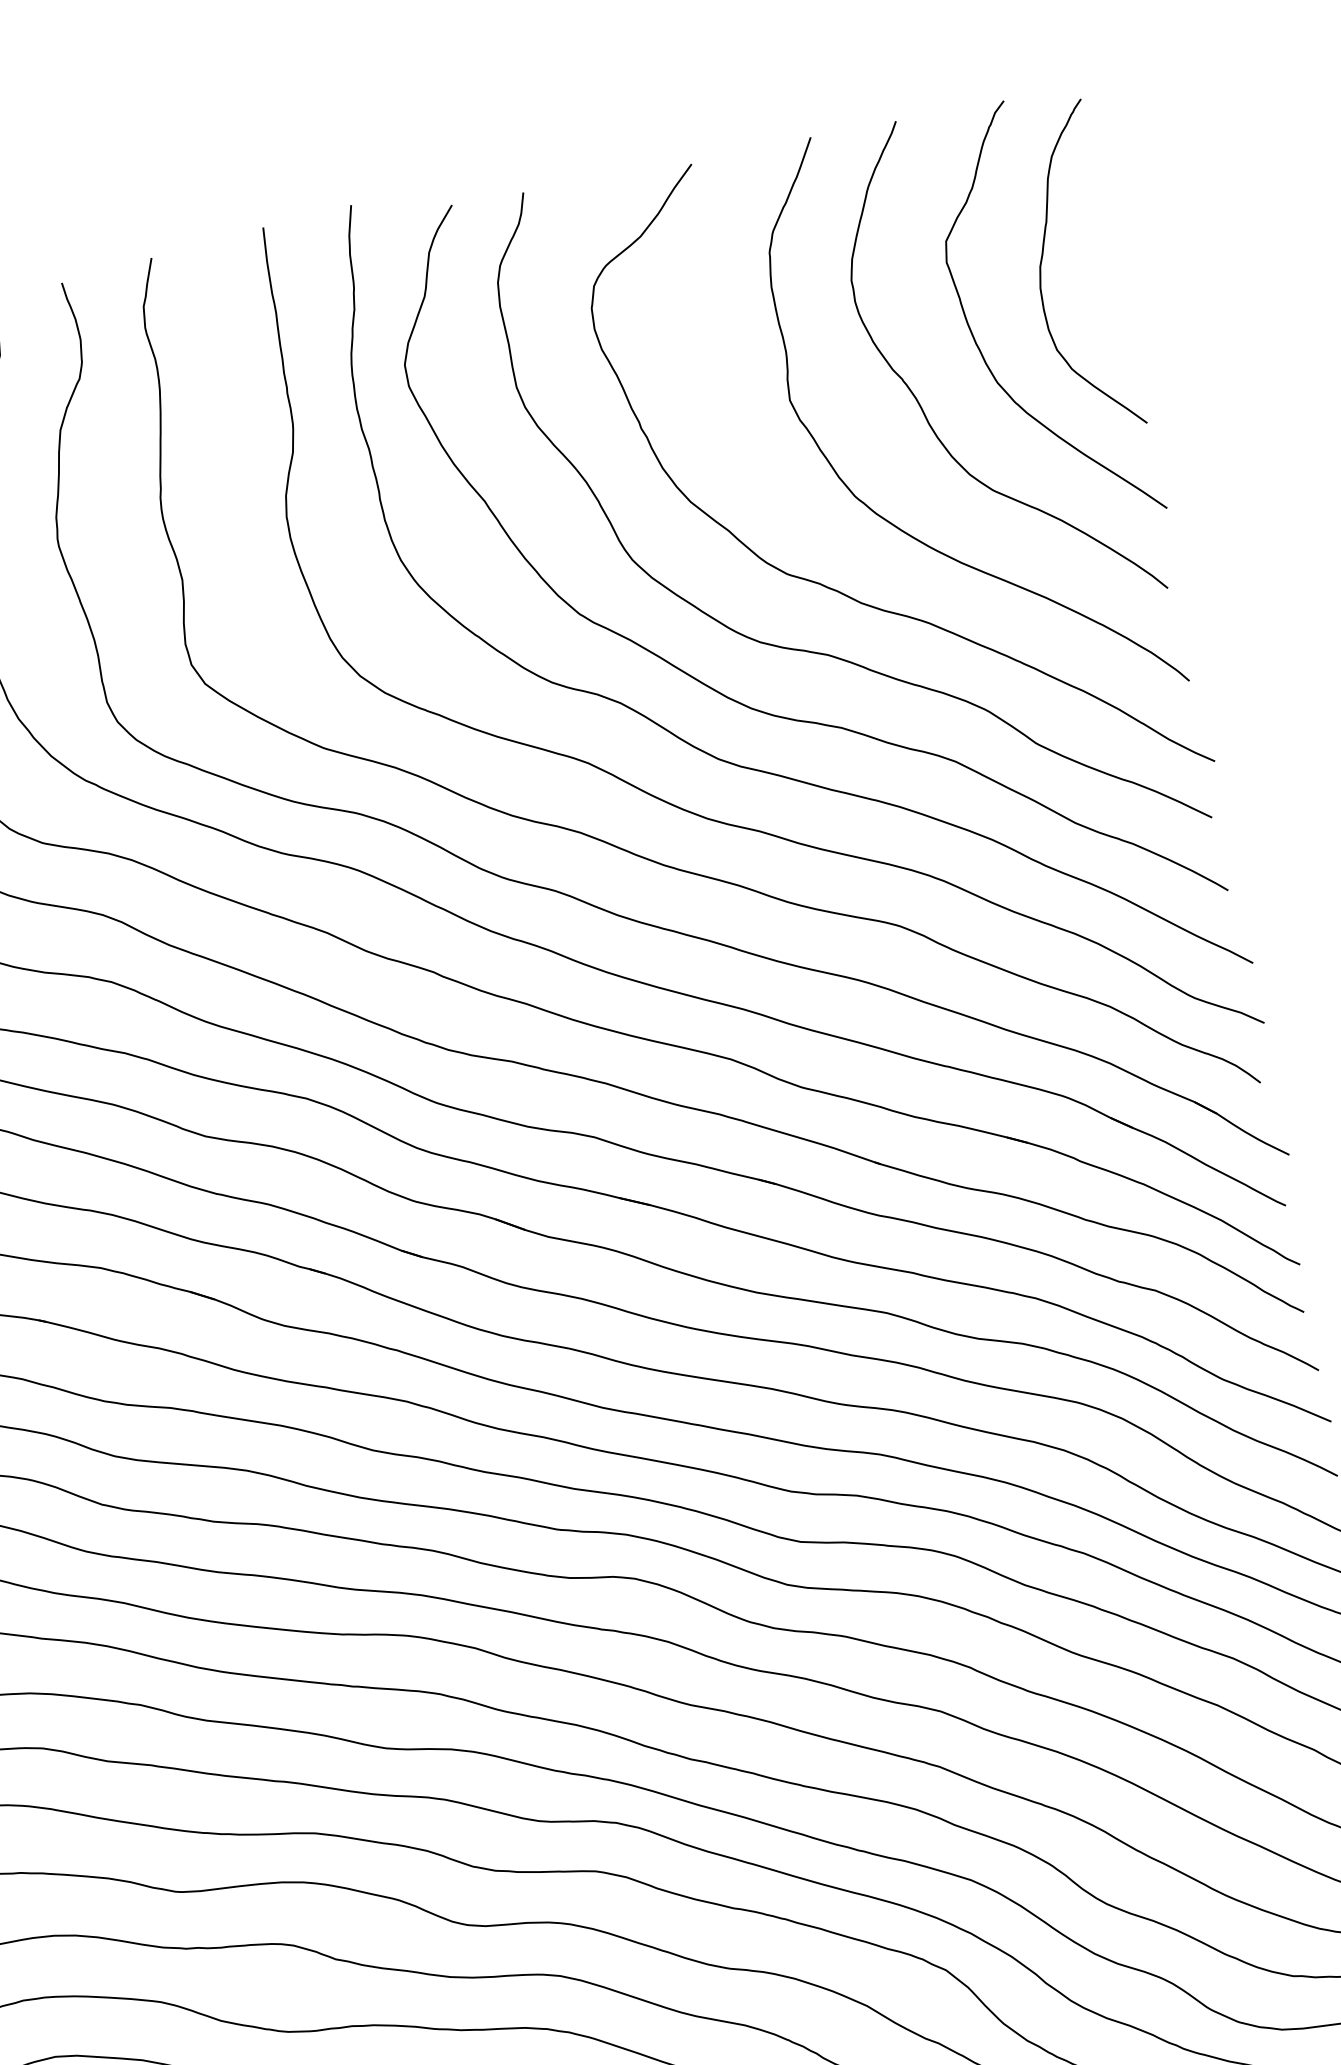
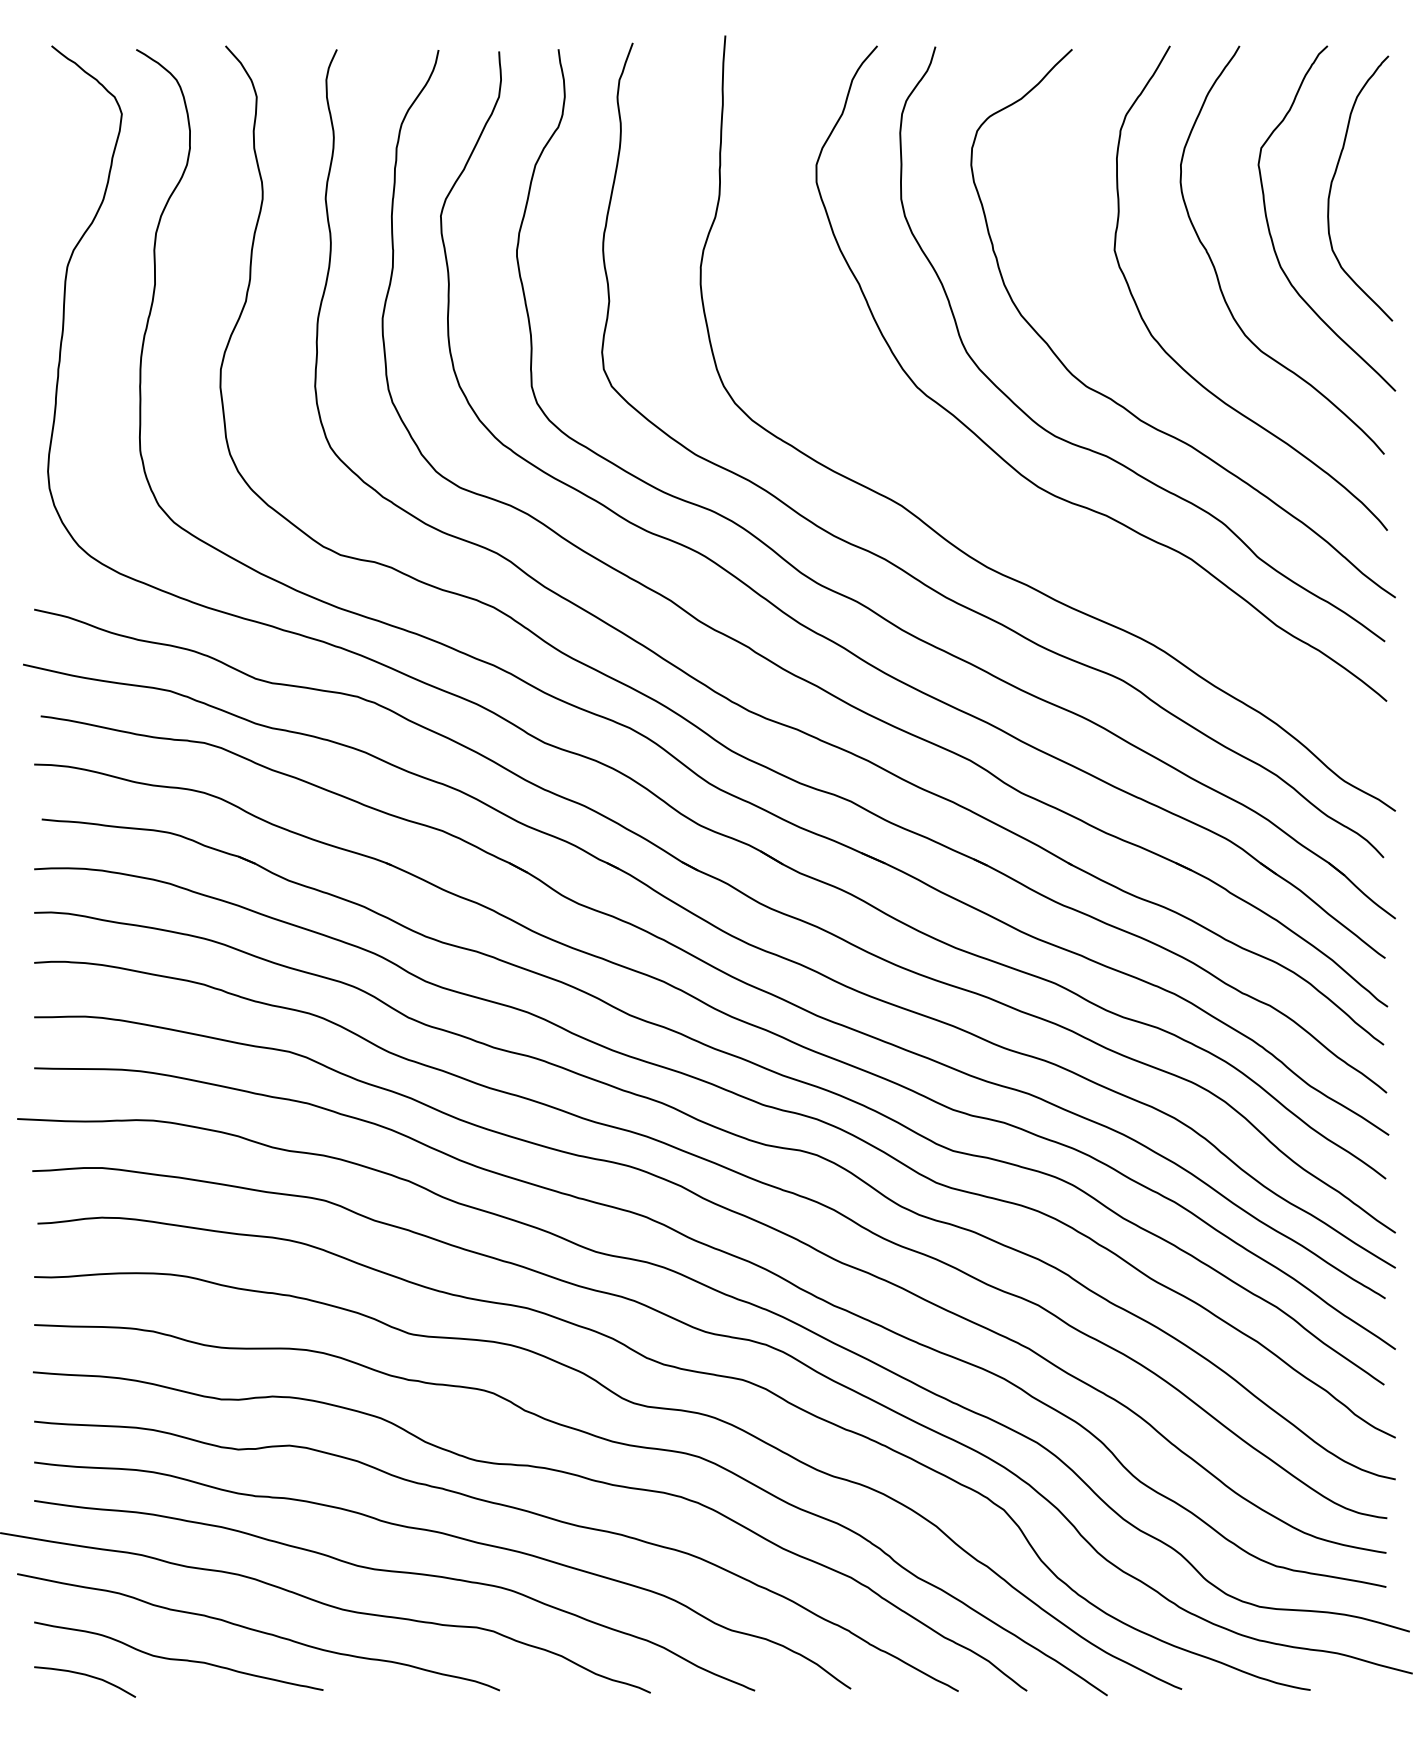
curve: (703, 749) -> (994, 512), removed

